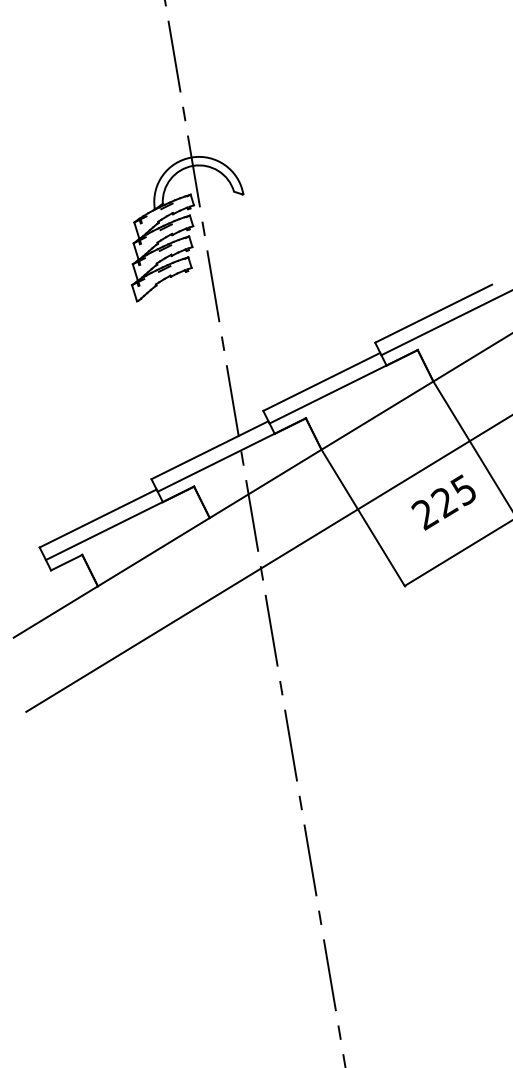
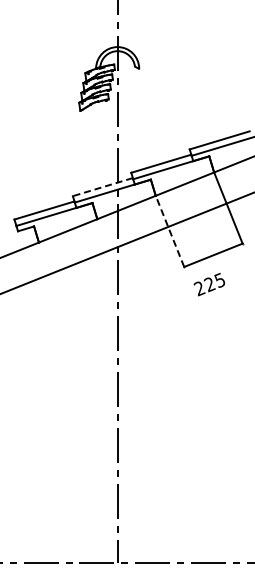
line: (209, 451) -> (102, 187), solid -> dashed
text: (441, 502) -> (208, 284), moved
line: (361, 516) -> (169, 230), solid -> dashed

